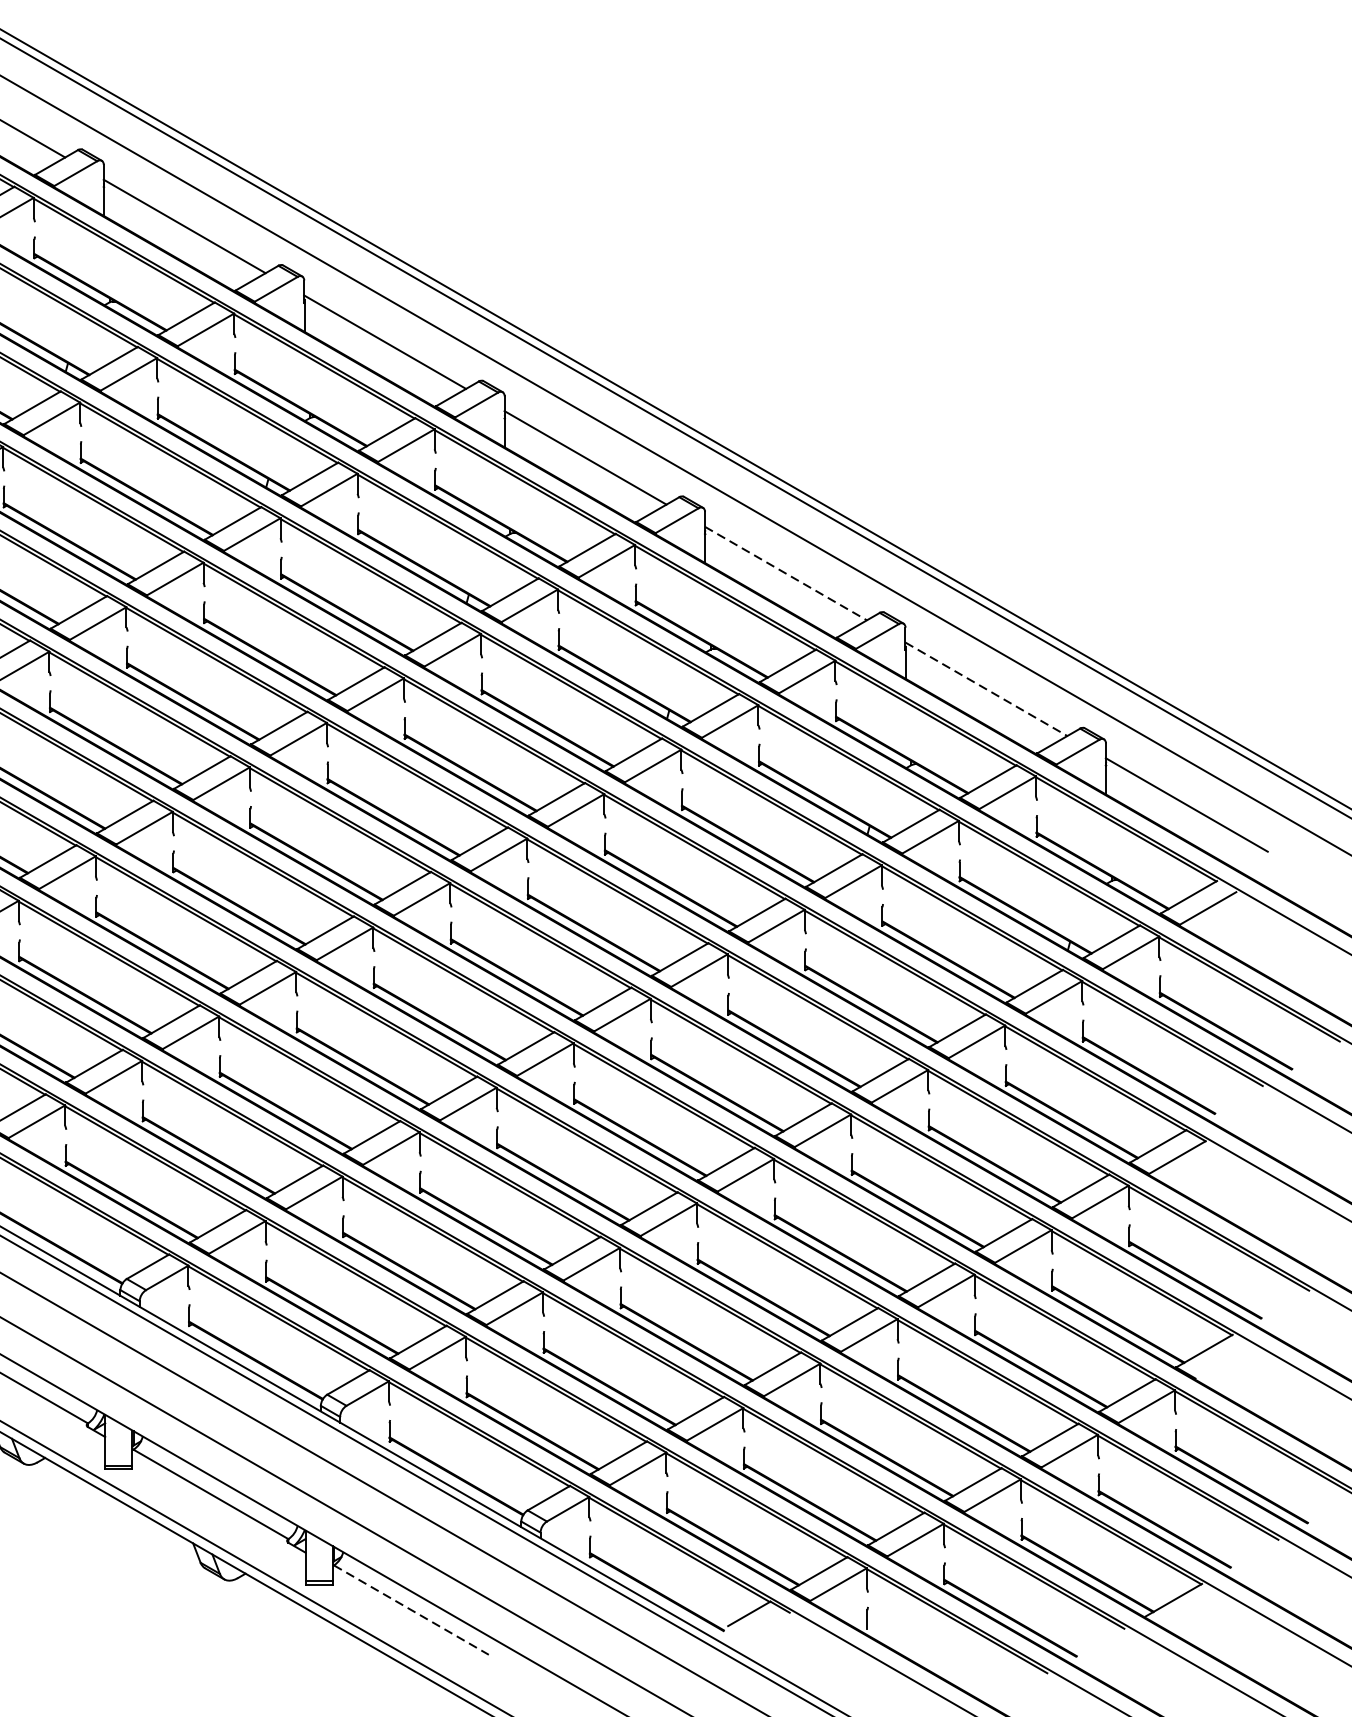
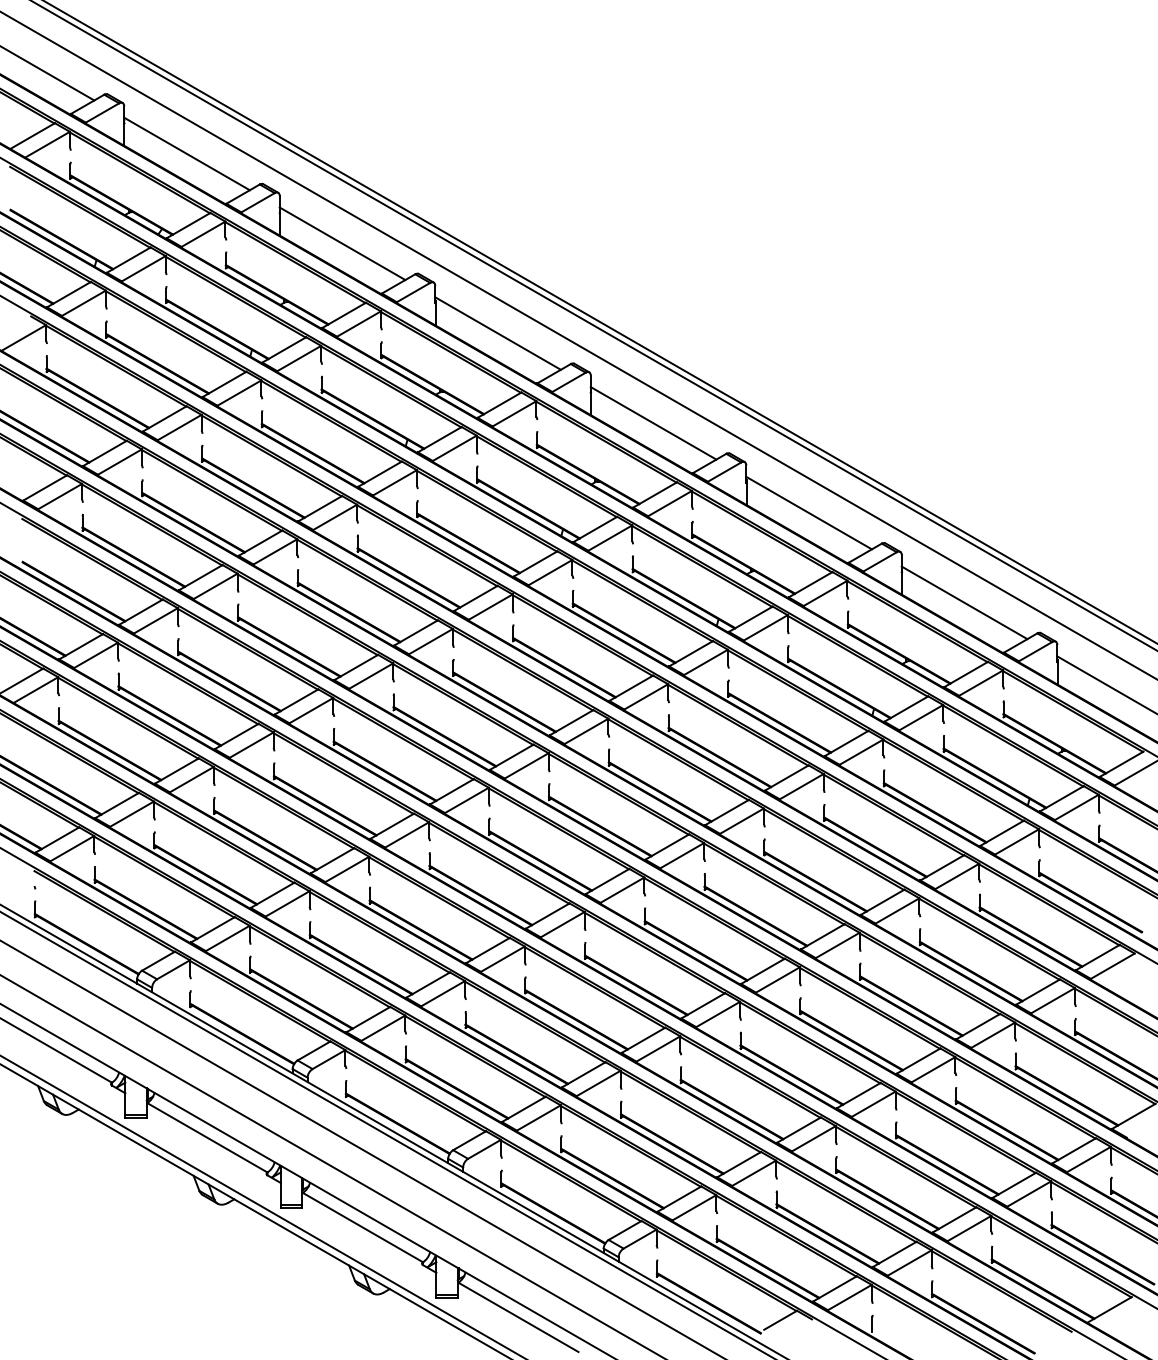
line: (786, 574) -> (809, 513), dashed -> solid
line: (986, 688) -> (964, 602), dashed -> solid
line: (411, 1610) -> (518, 1317), dashed -> solid

